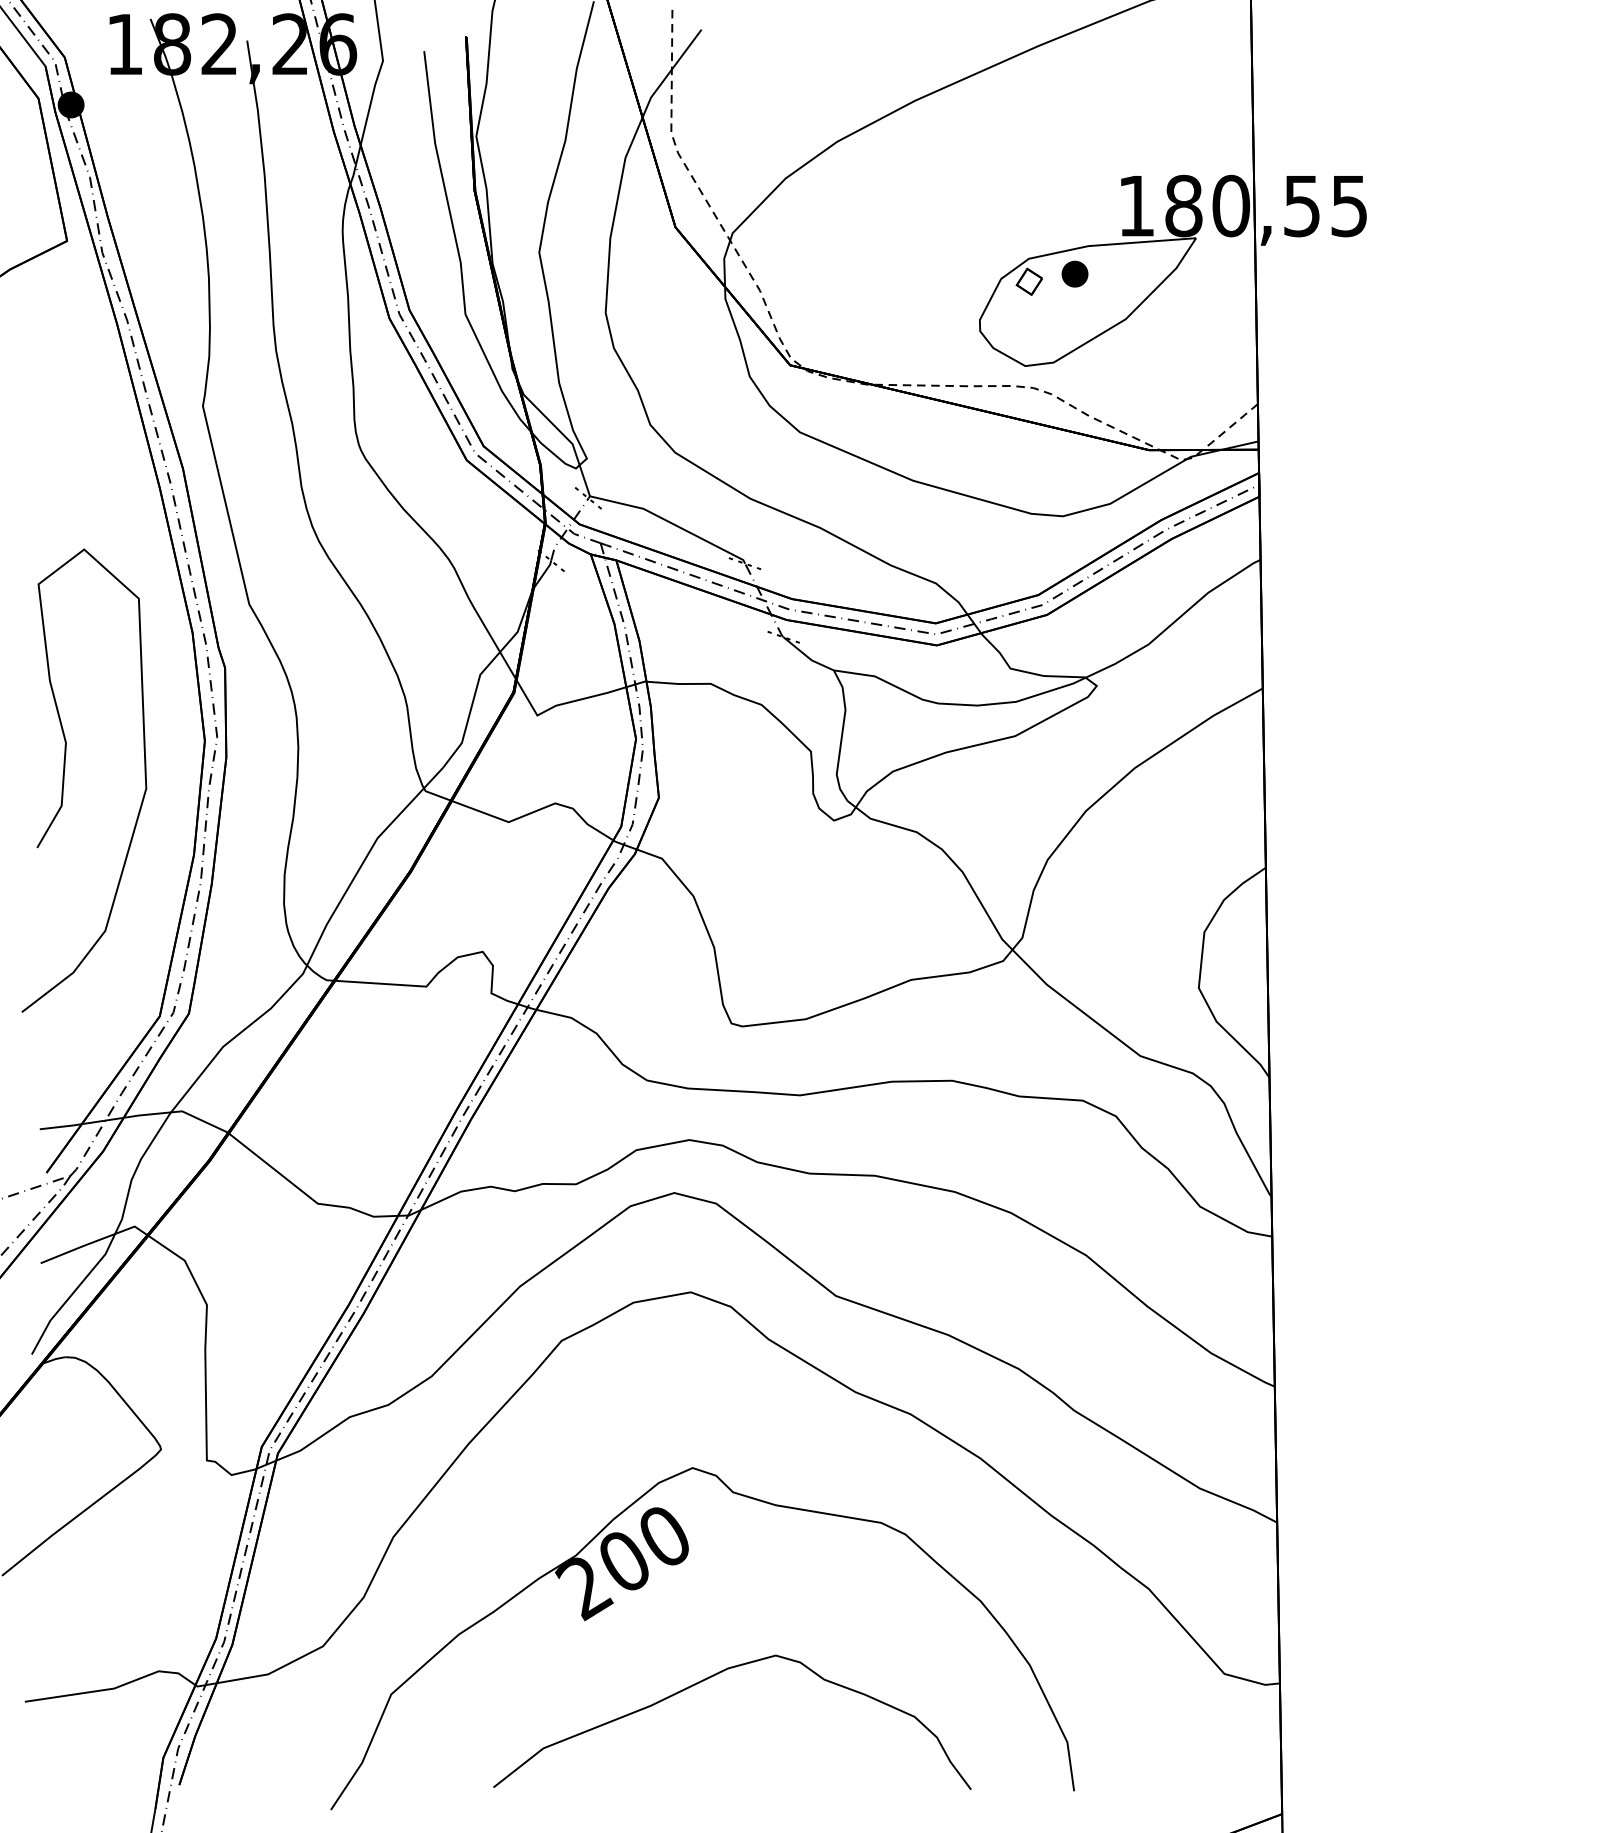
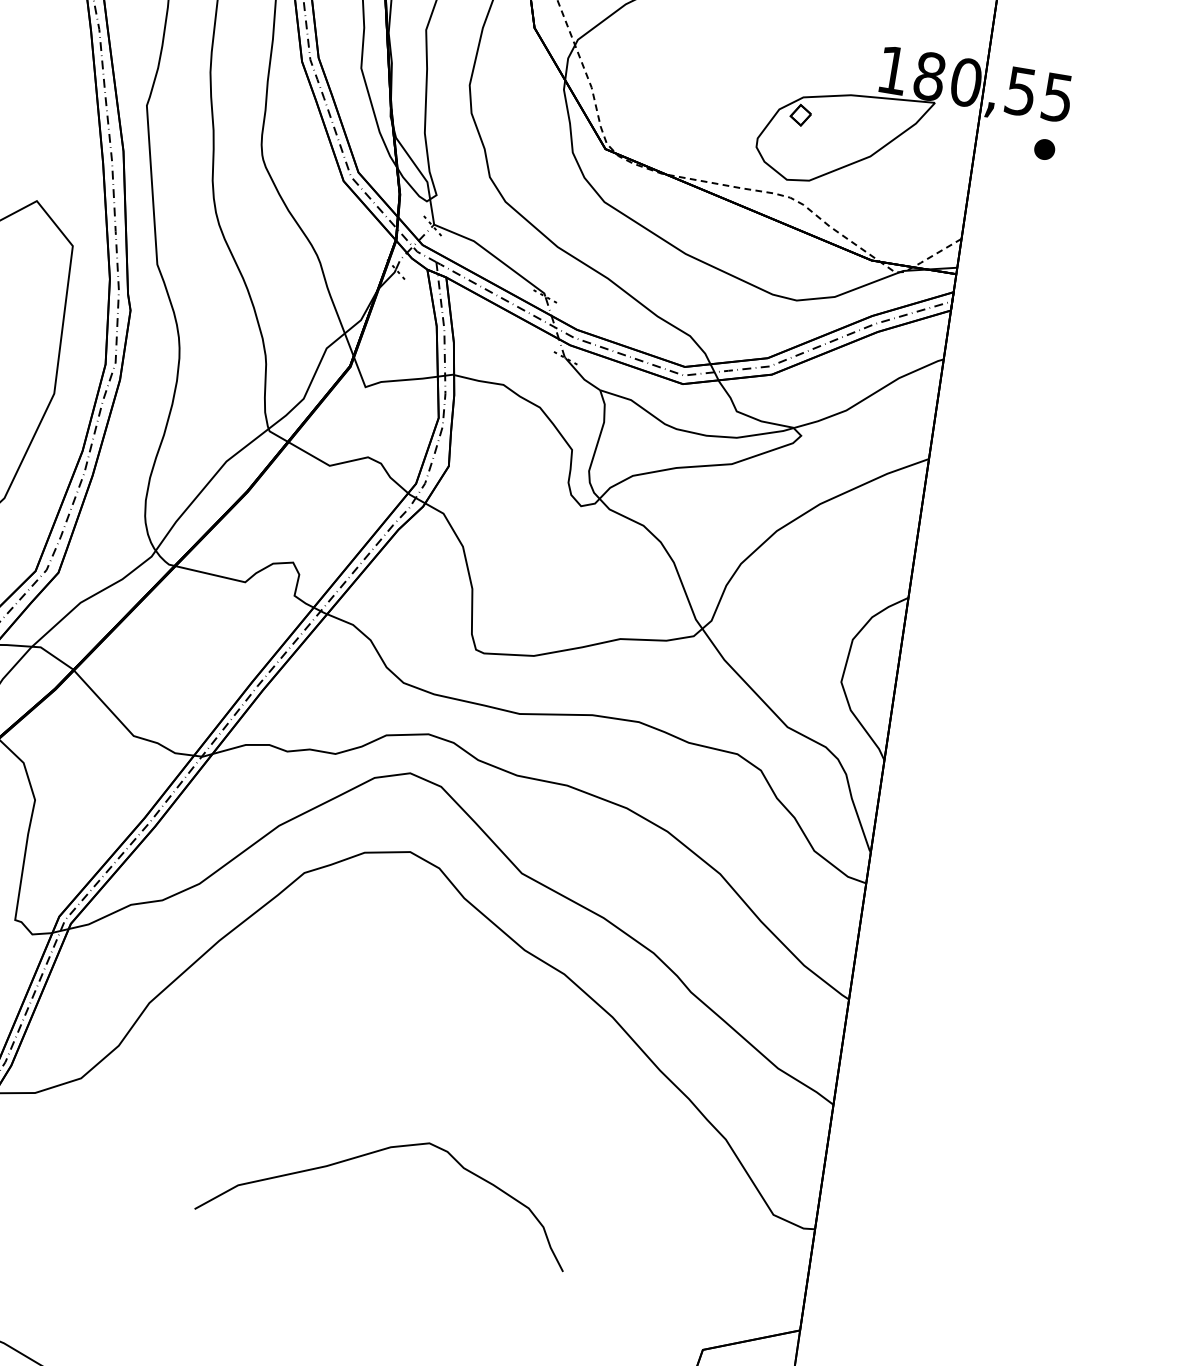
part: (1074, 273) -> (1044, 148), moved
part: (678, 1564) -> (365, 1060), removed

